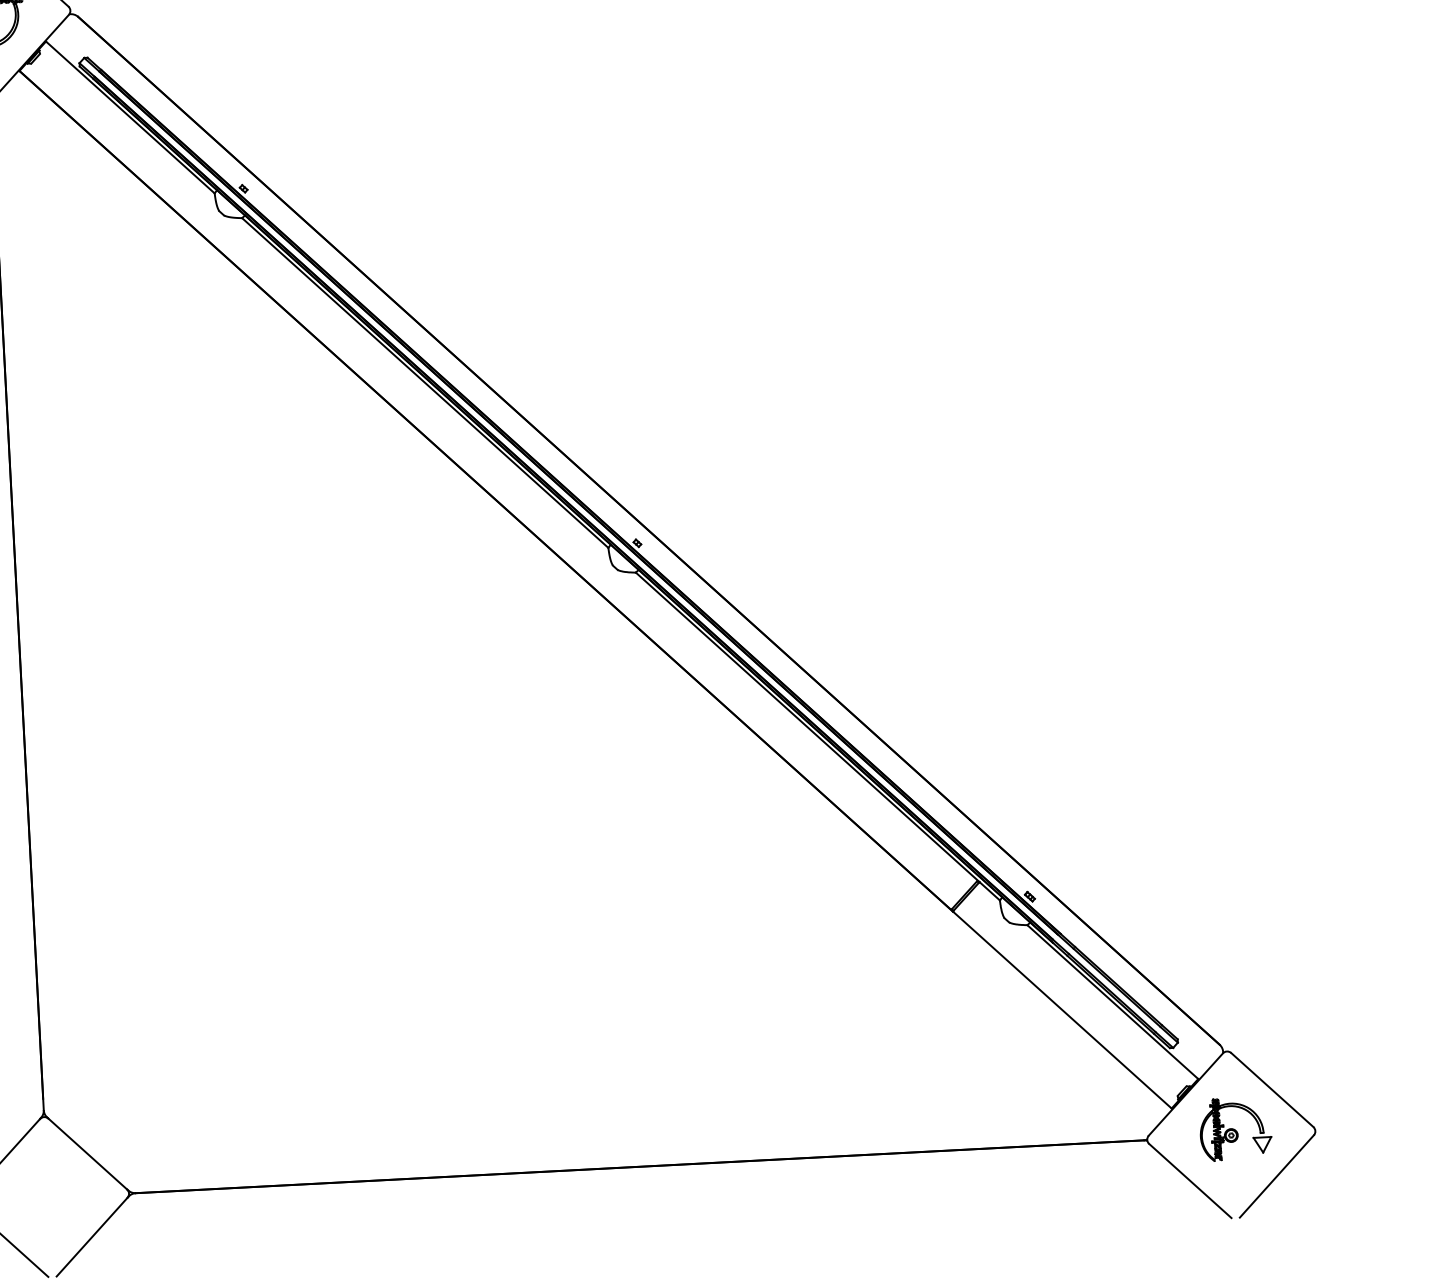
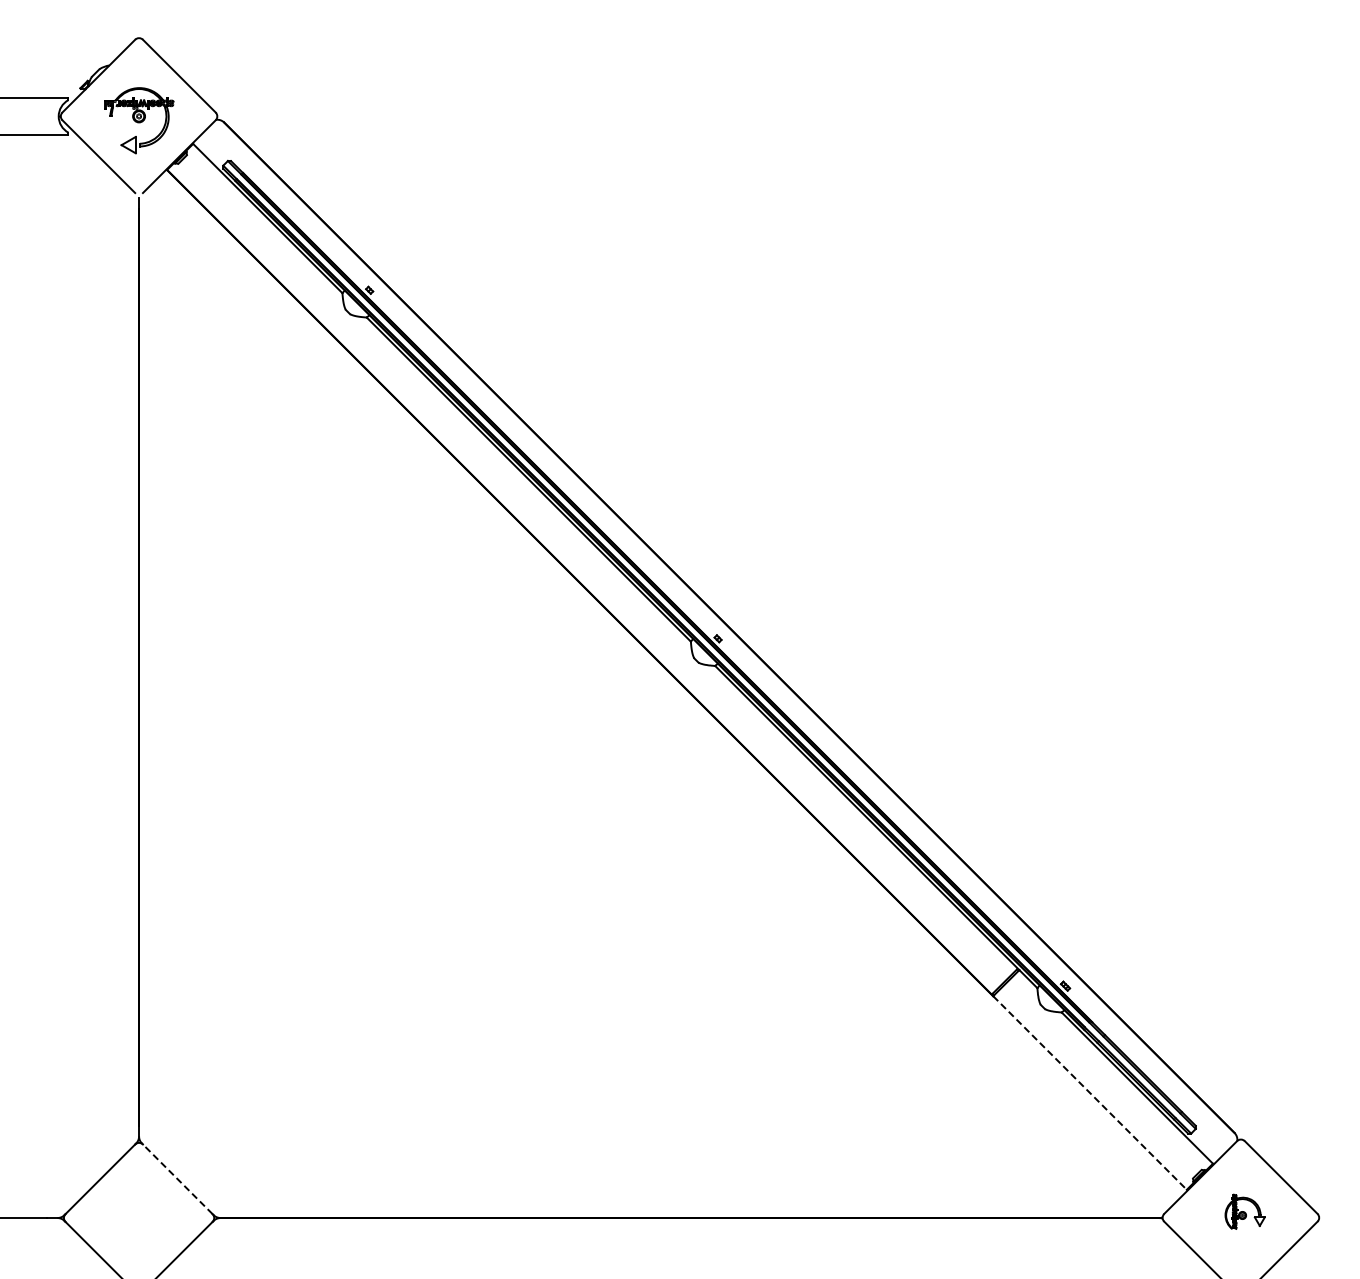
line: (1062, 1010) -> (1090, 1093), solid -> dashed
part: (1234, 1128) -> (1244, 1211), size x0.6
line: (87, 1153) -> (177, 1178), solid -> dashed

